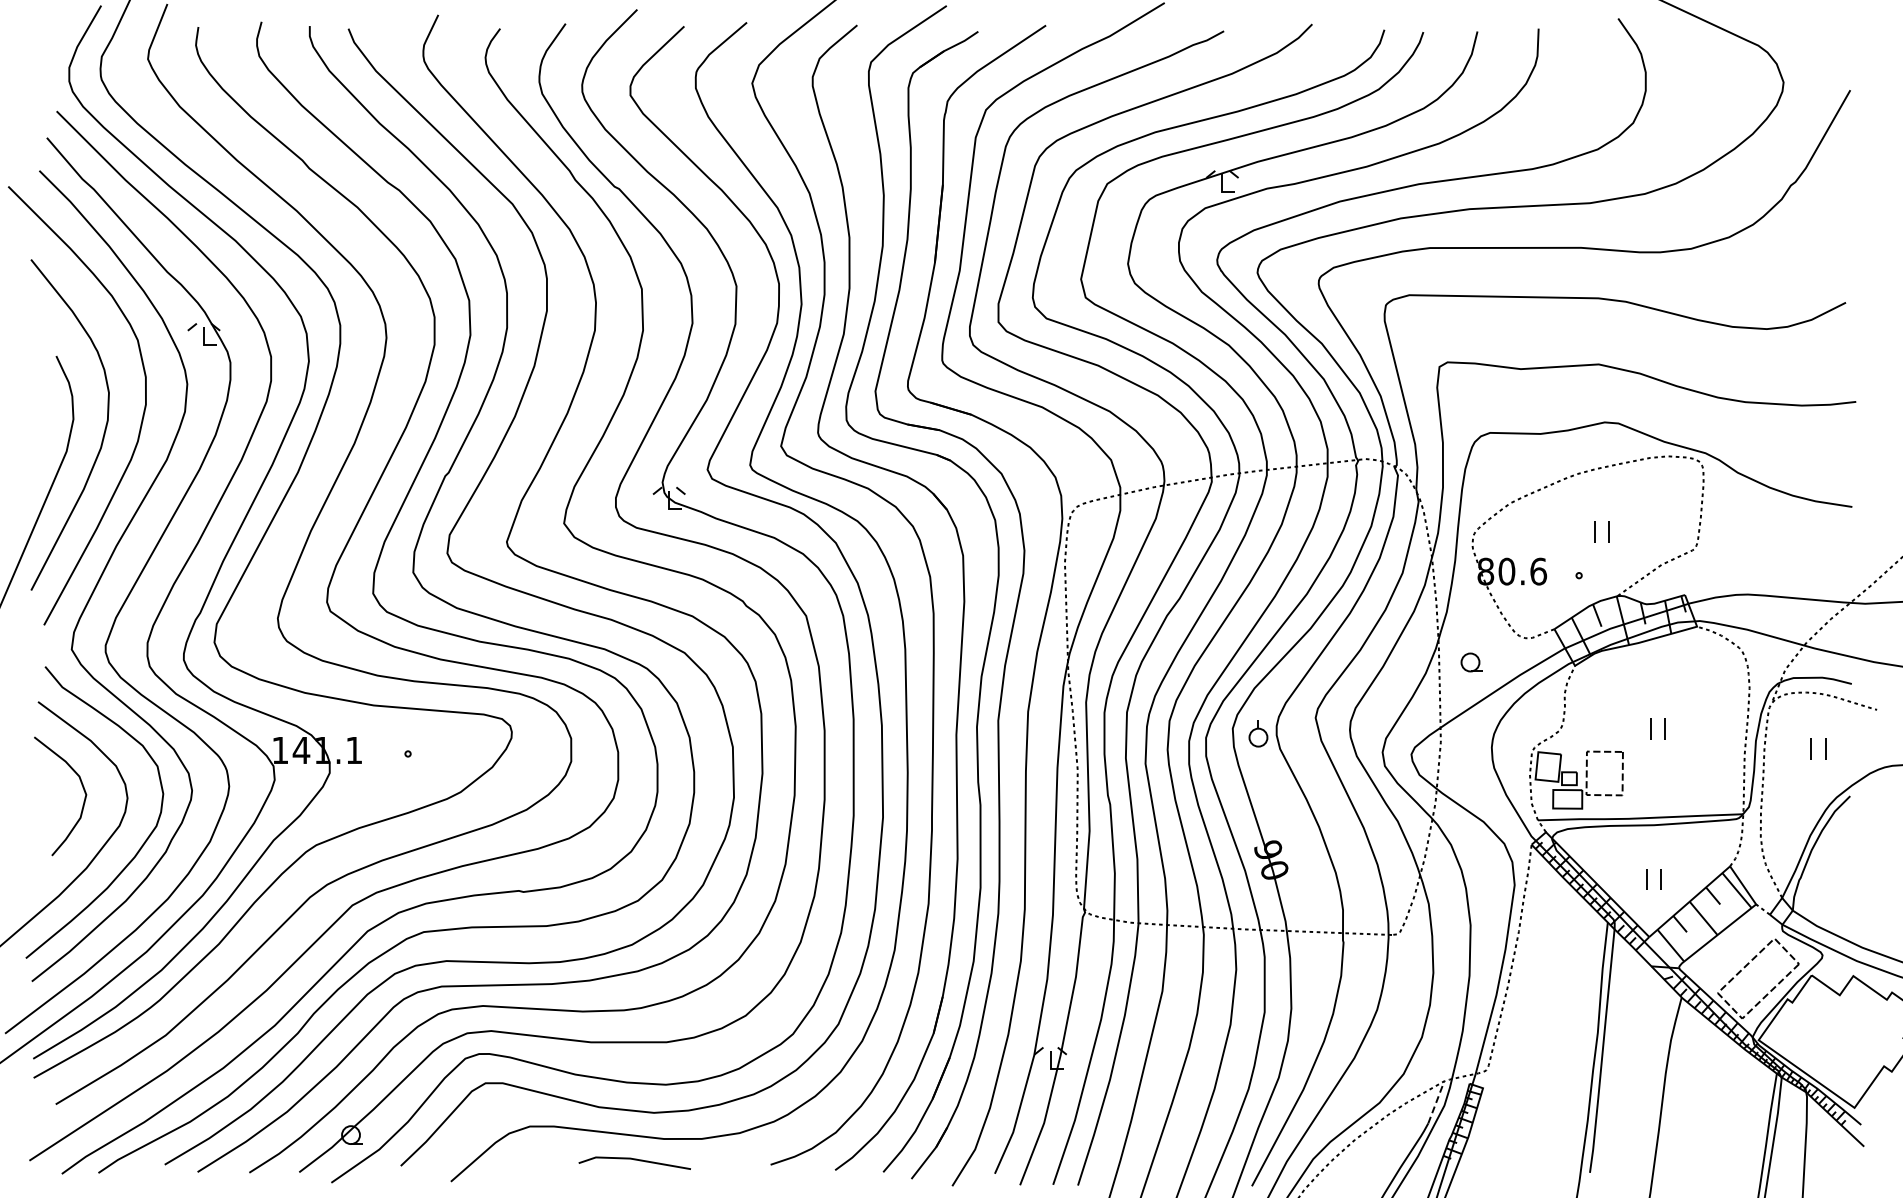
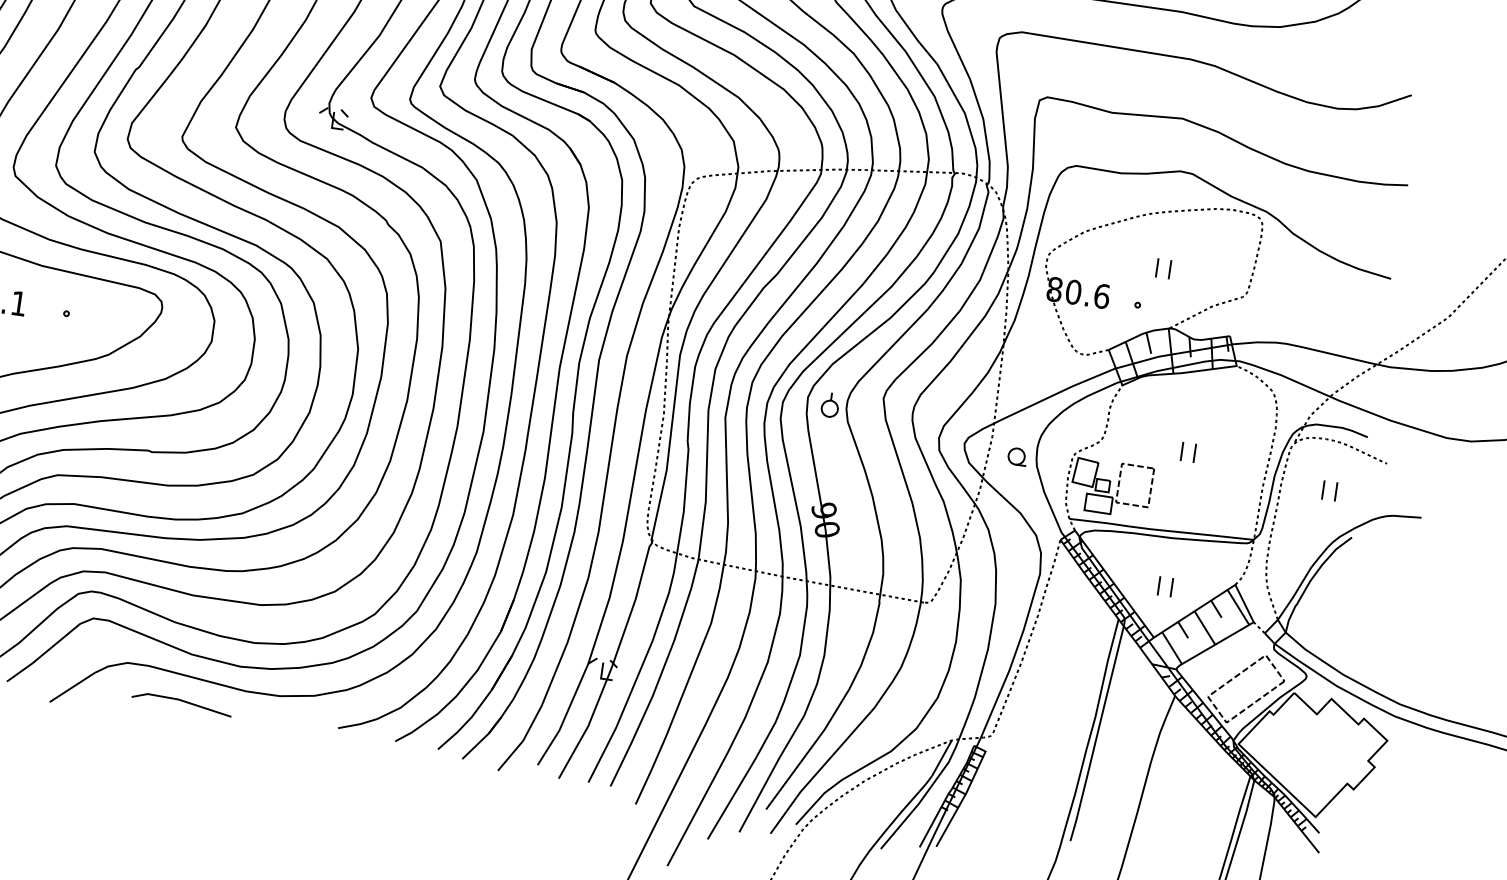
part: (1471, 662) -> (1017, 456), moved
line: (1436, 1102) -> (942, 758), dashed -> solid
line: (634, 1160) -> (181, 701), moved

